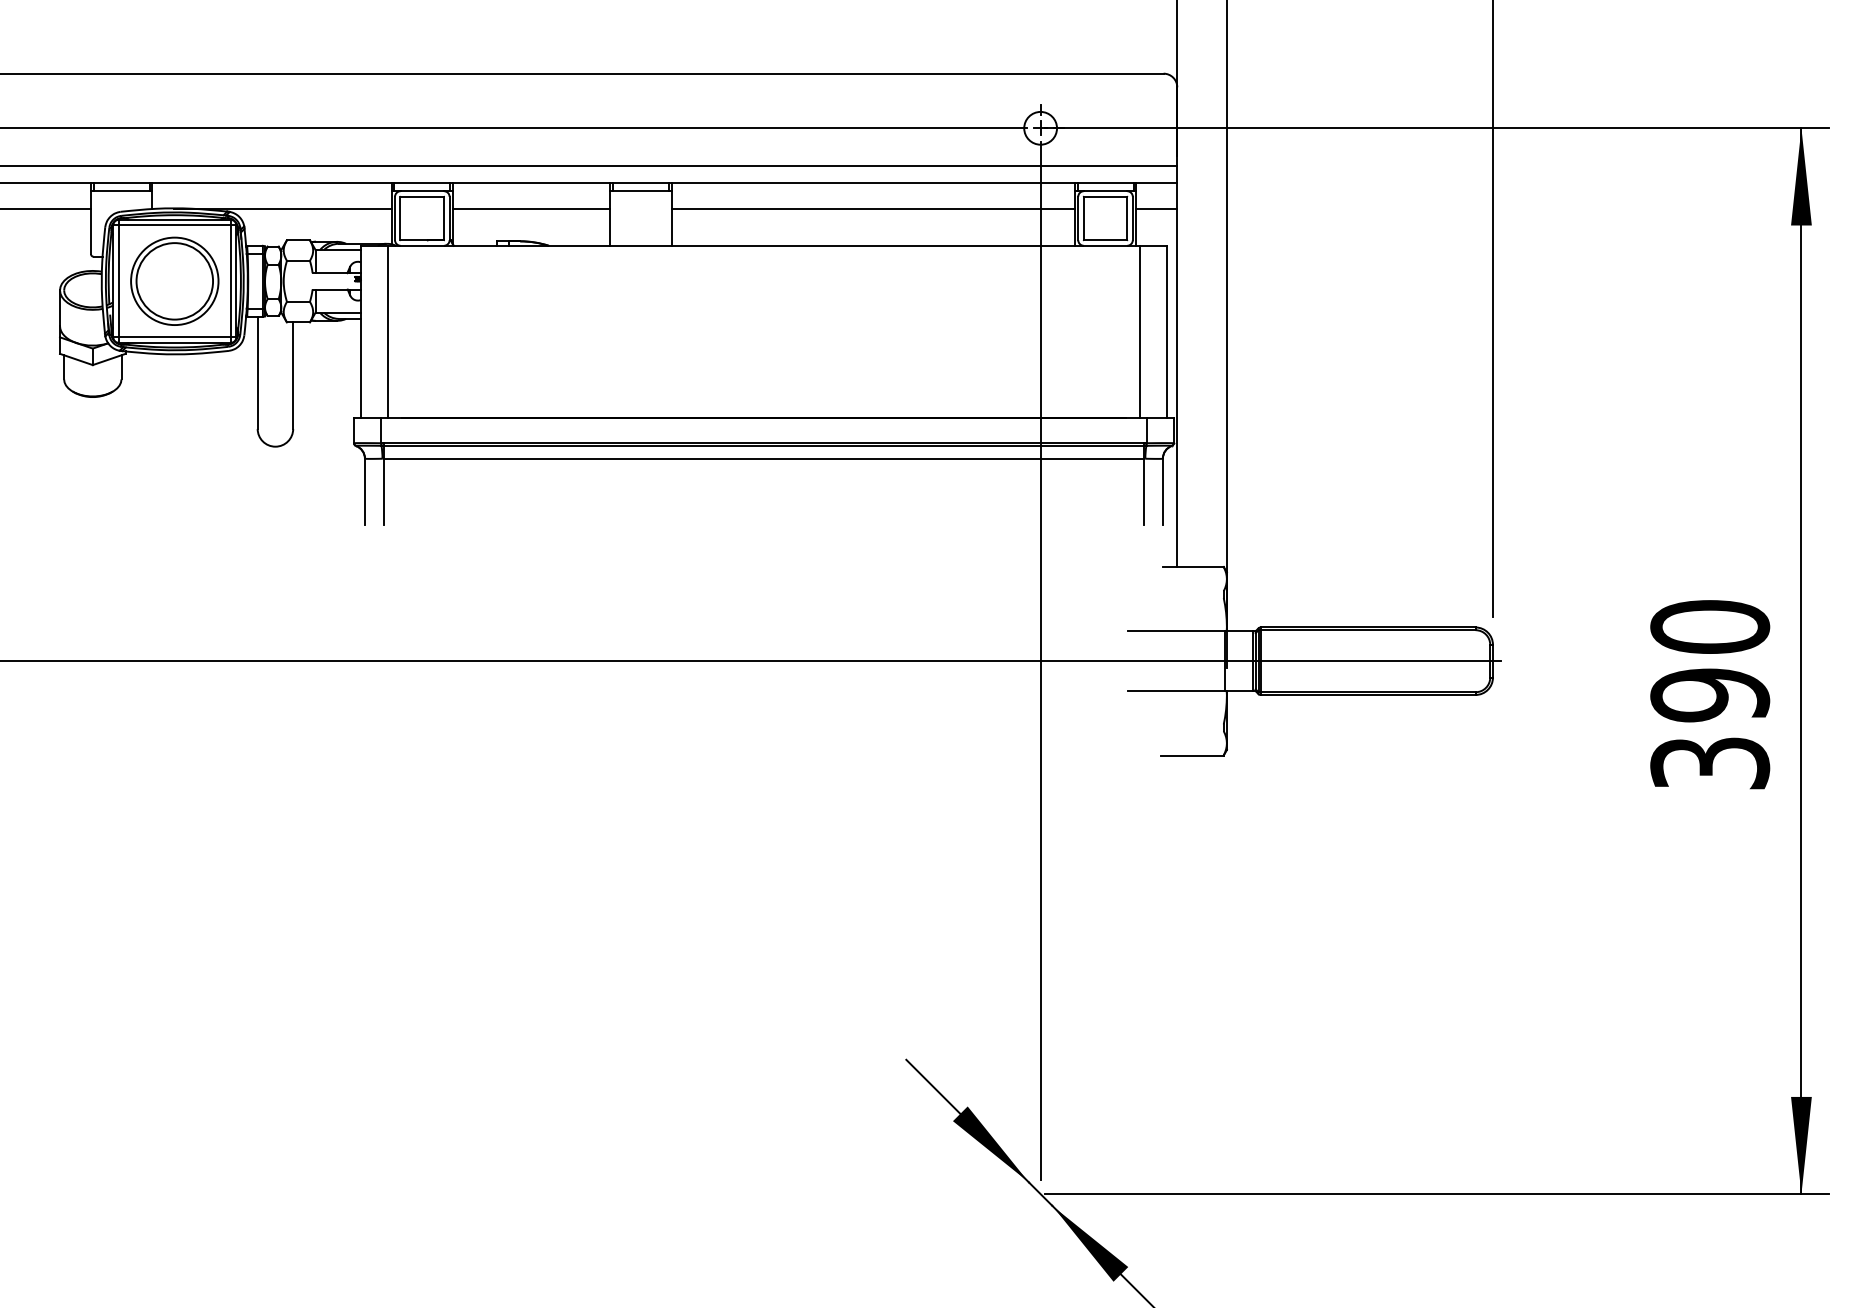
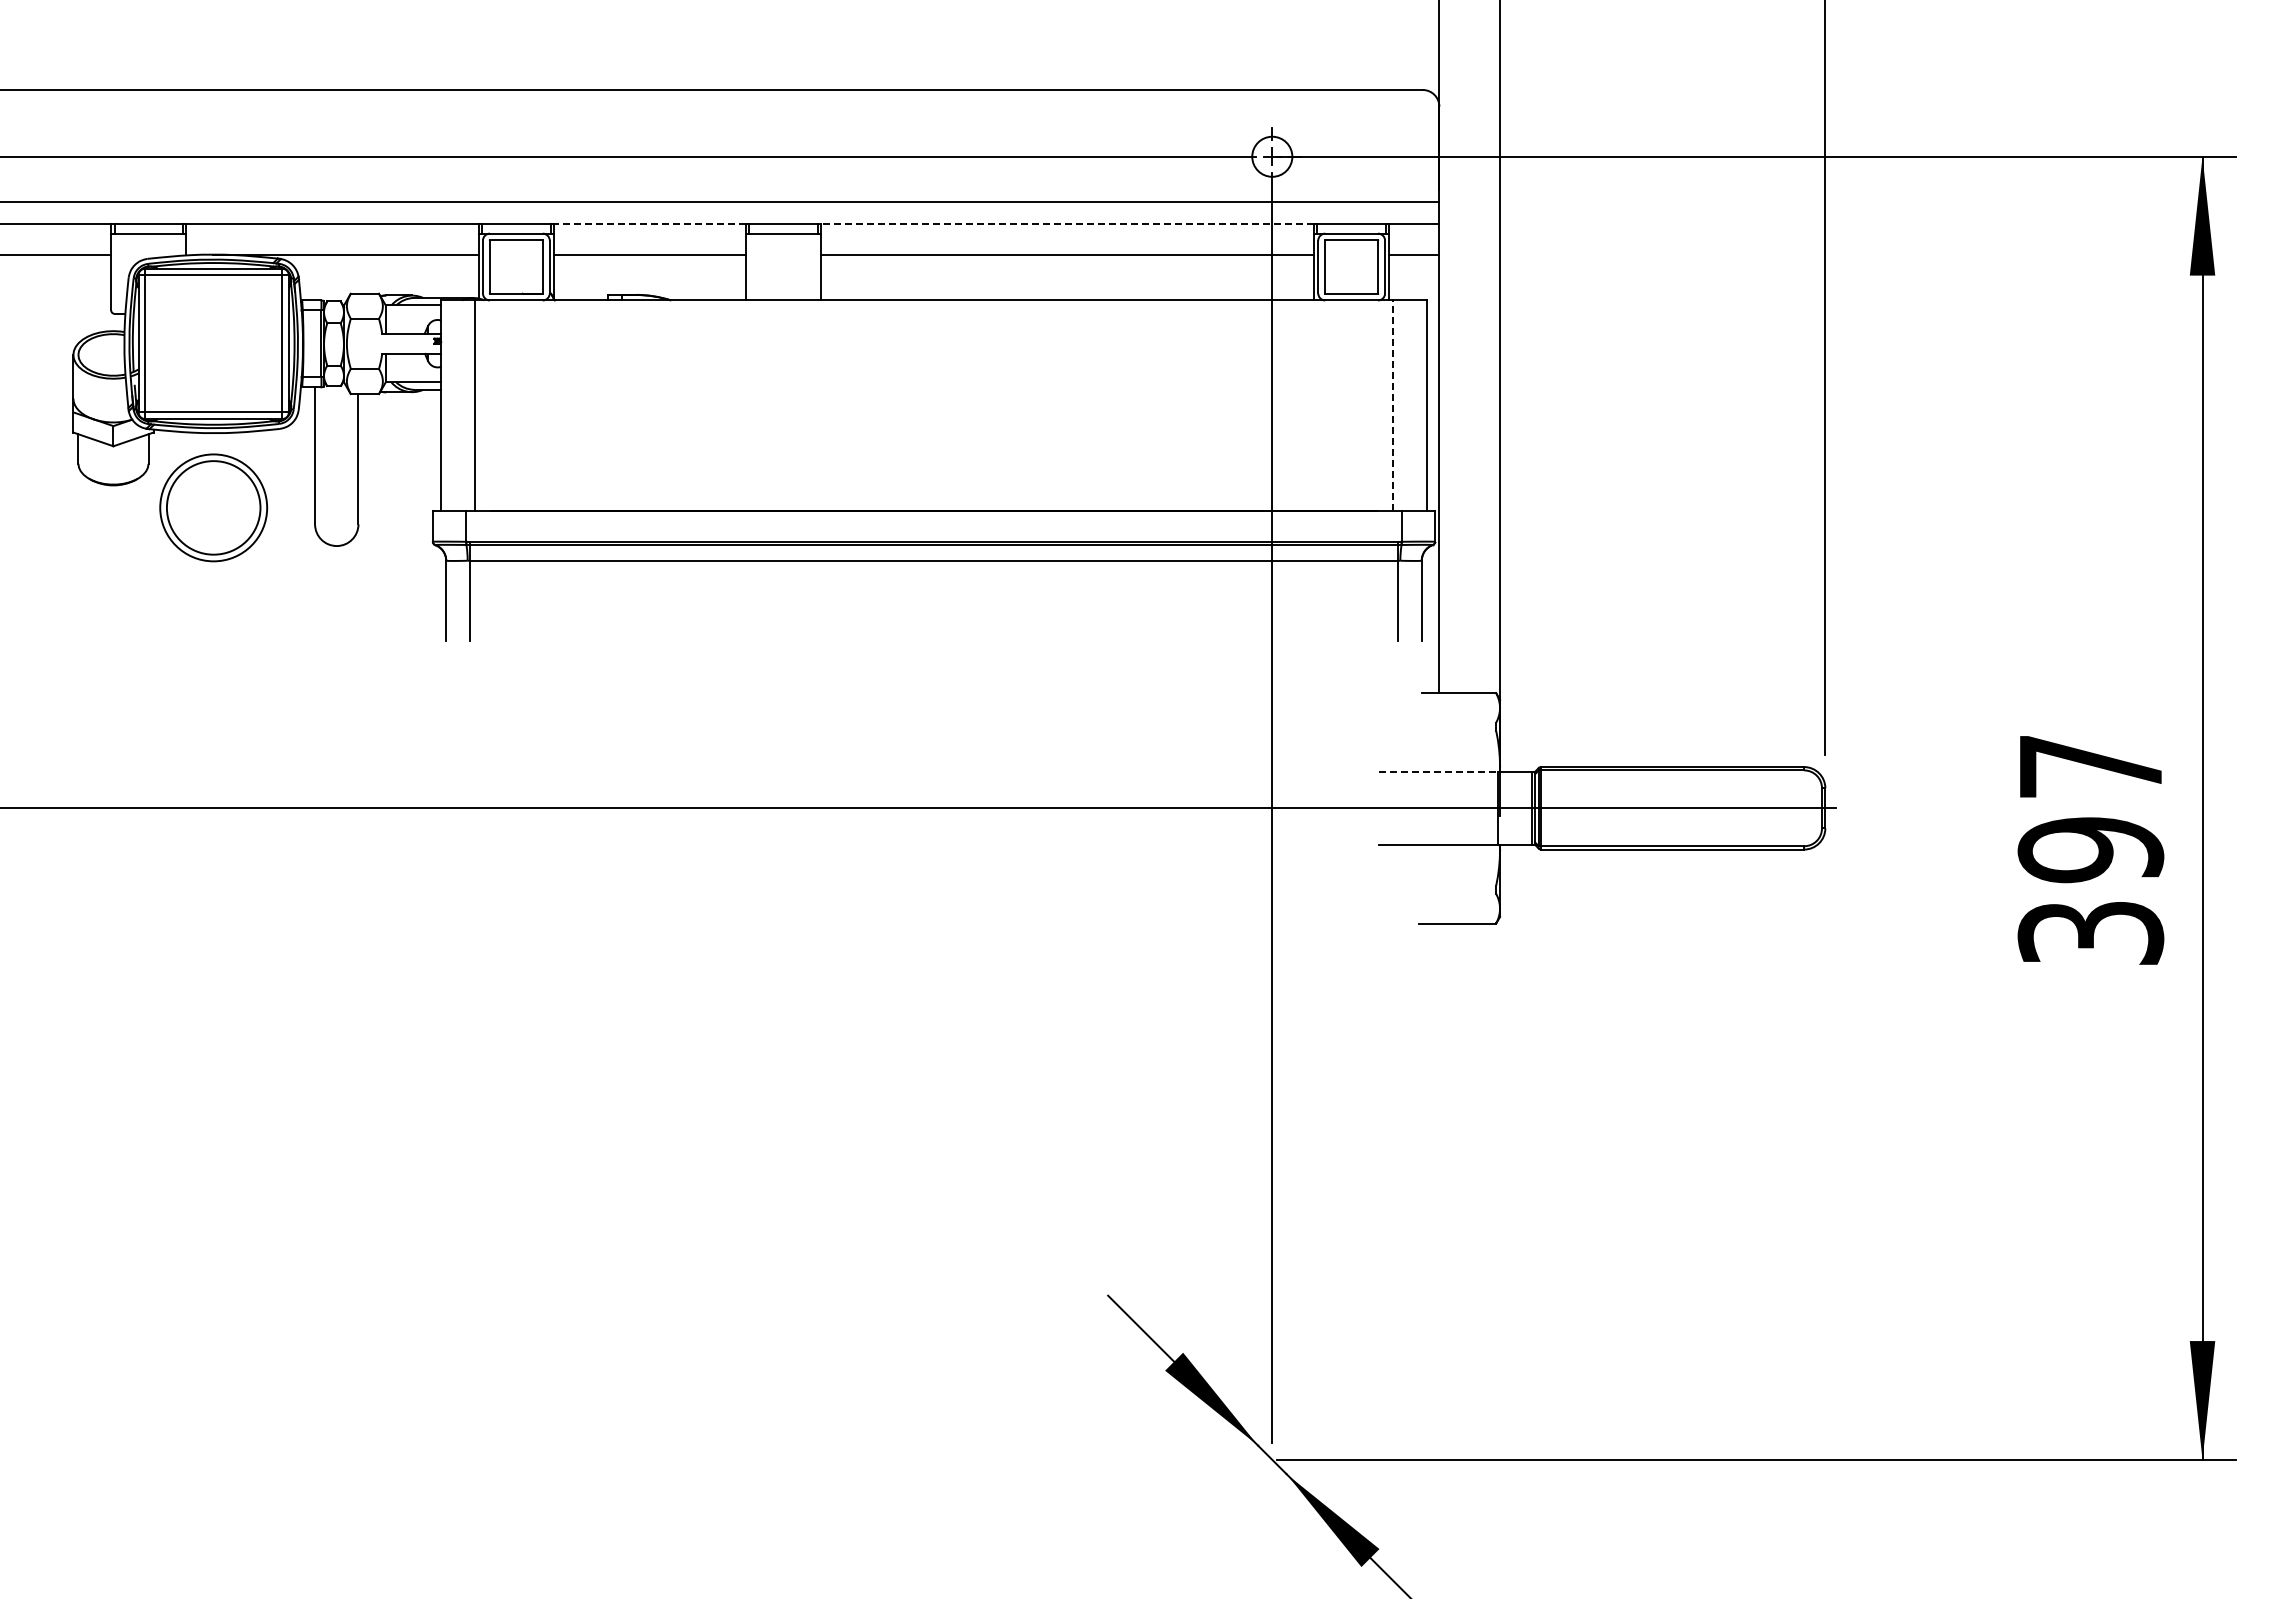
line: (531, 182) -> (649, 223), solid -> dashed
line: (873, 182) -> (1067, 223), solid -> dashed
part: (174, 281) -> (213, 507), moved
line: (1139, 331) -> (1393, 405), solid -> dashed
text: (1709, 627) -> (2090, 766), 390 -> 397
line: (1176, 631) -> (1438, 771), solid -> dashed

